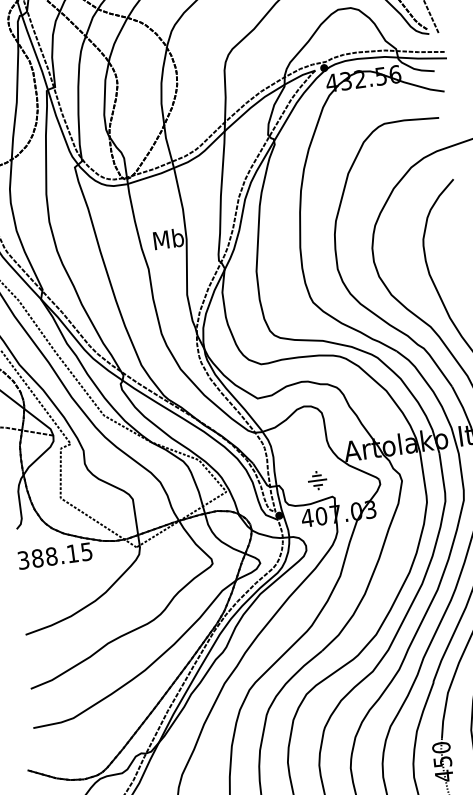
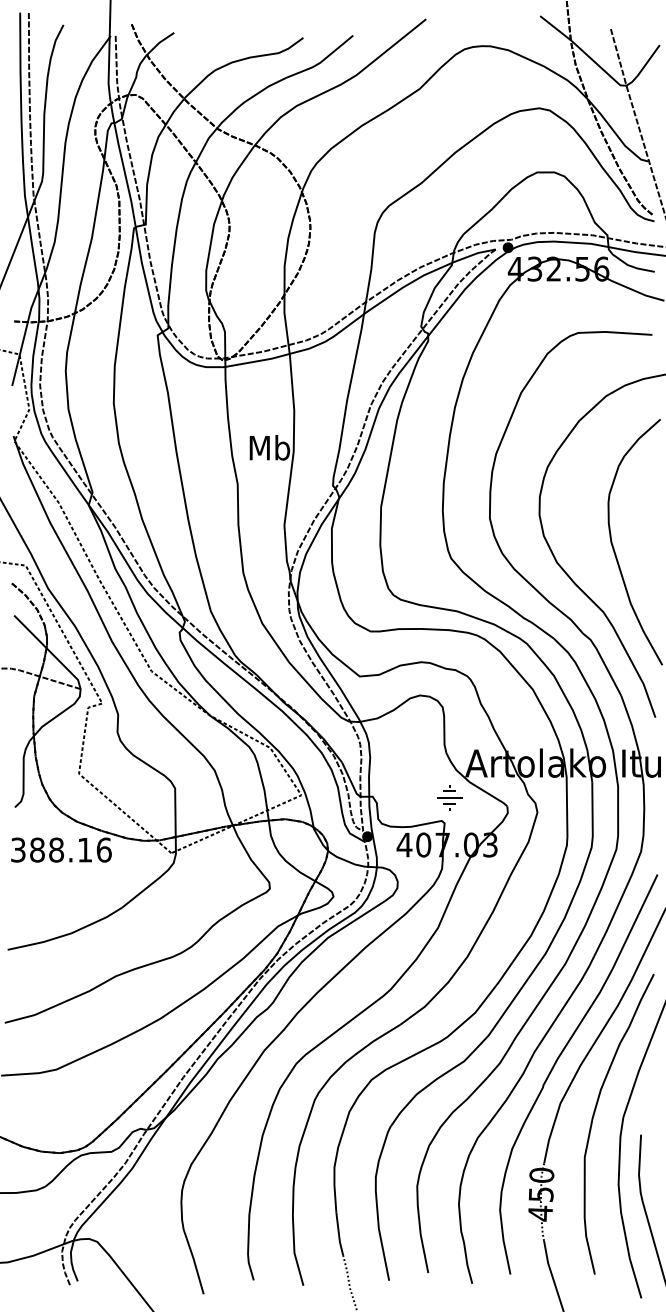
part: (317, 480) -> (449, 797), moved
text: (86, 551) -> (103, 849), 388.15 -> 388.16

